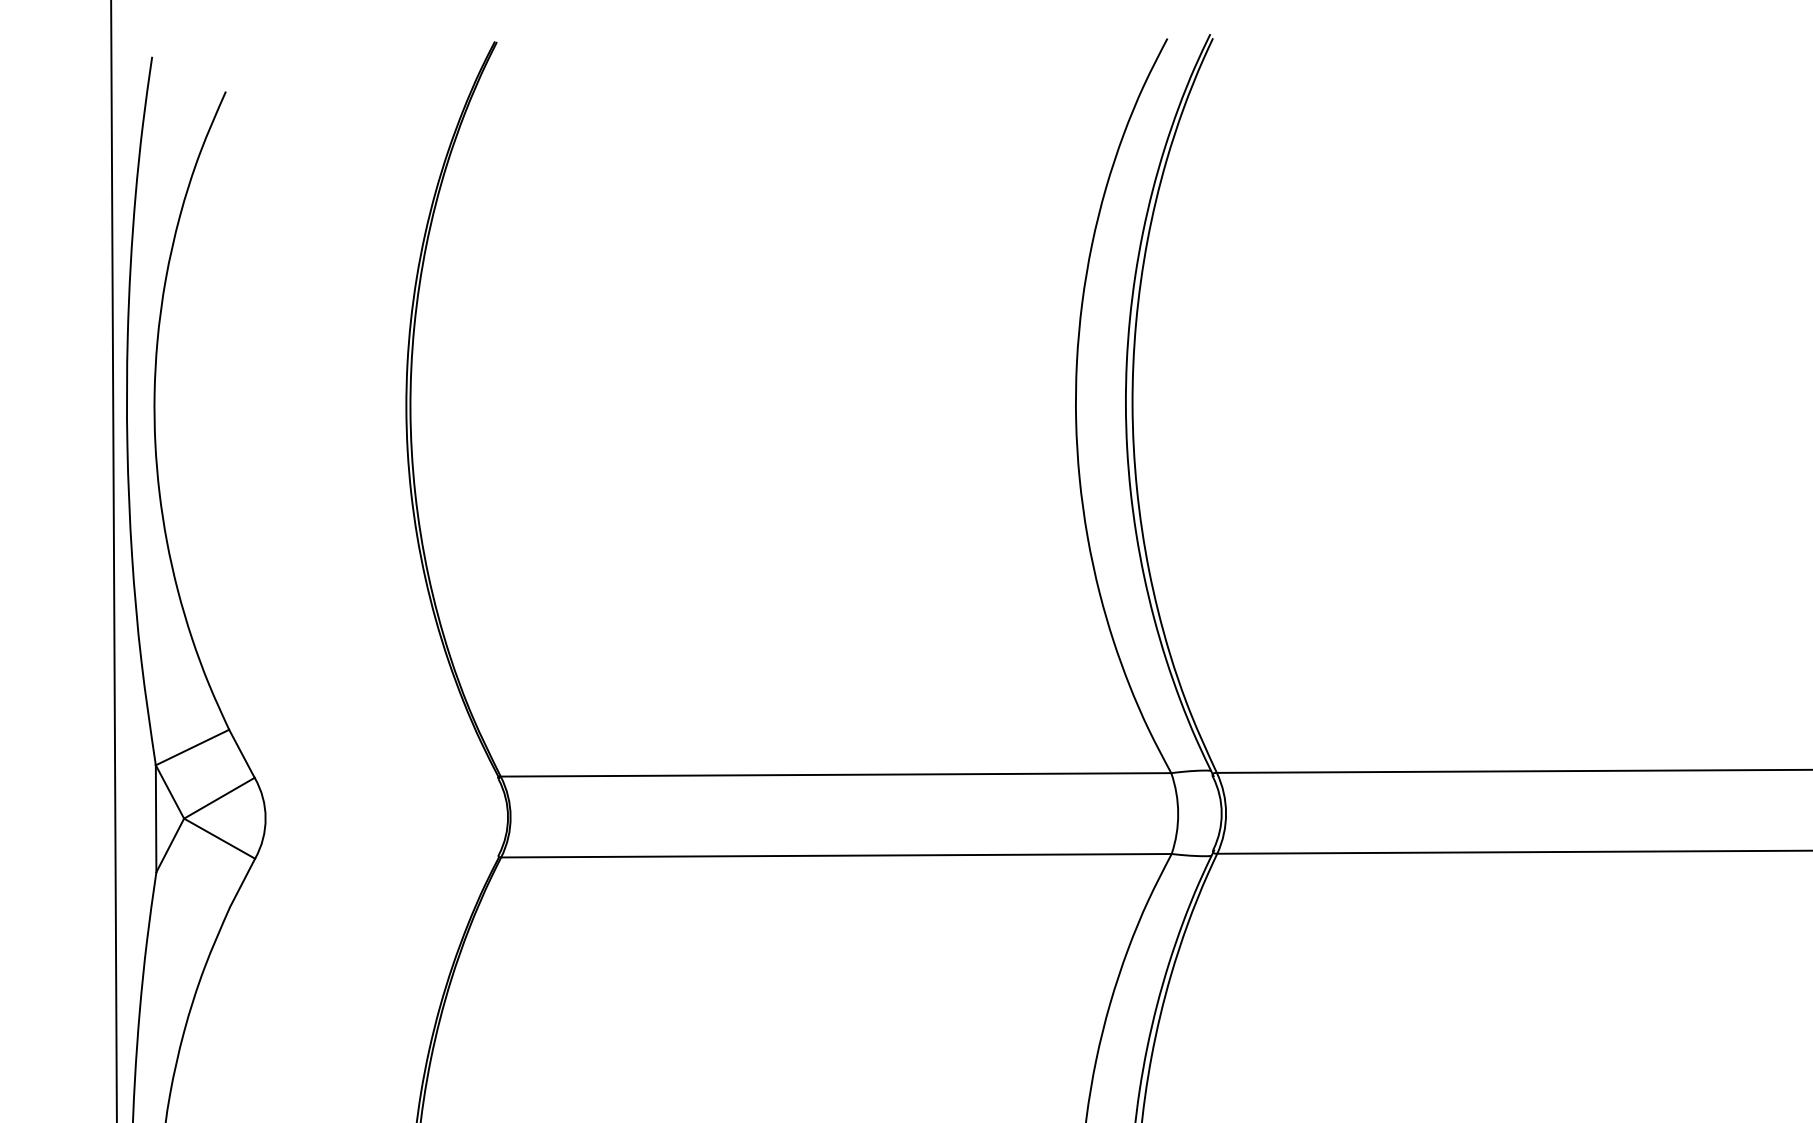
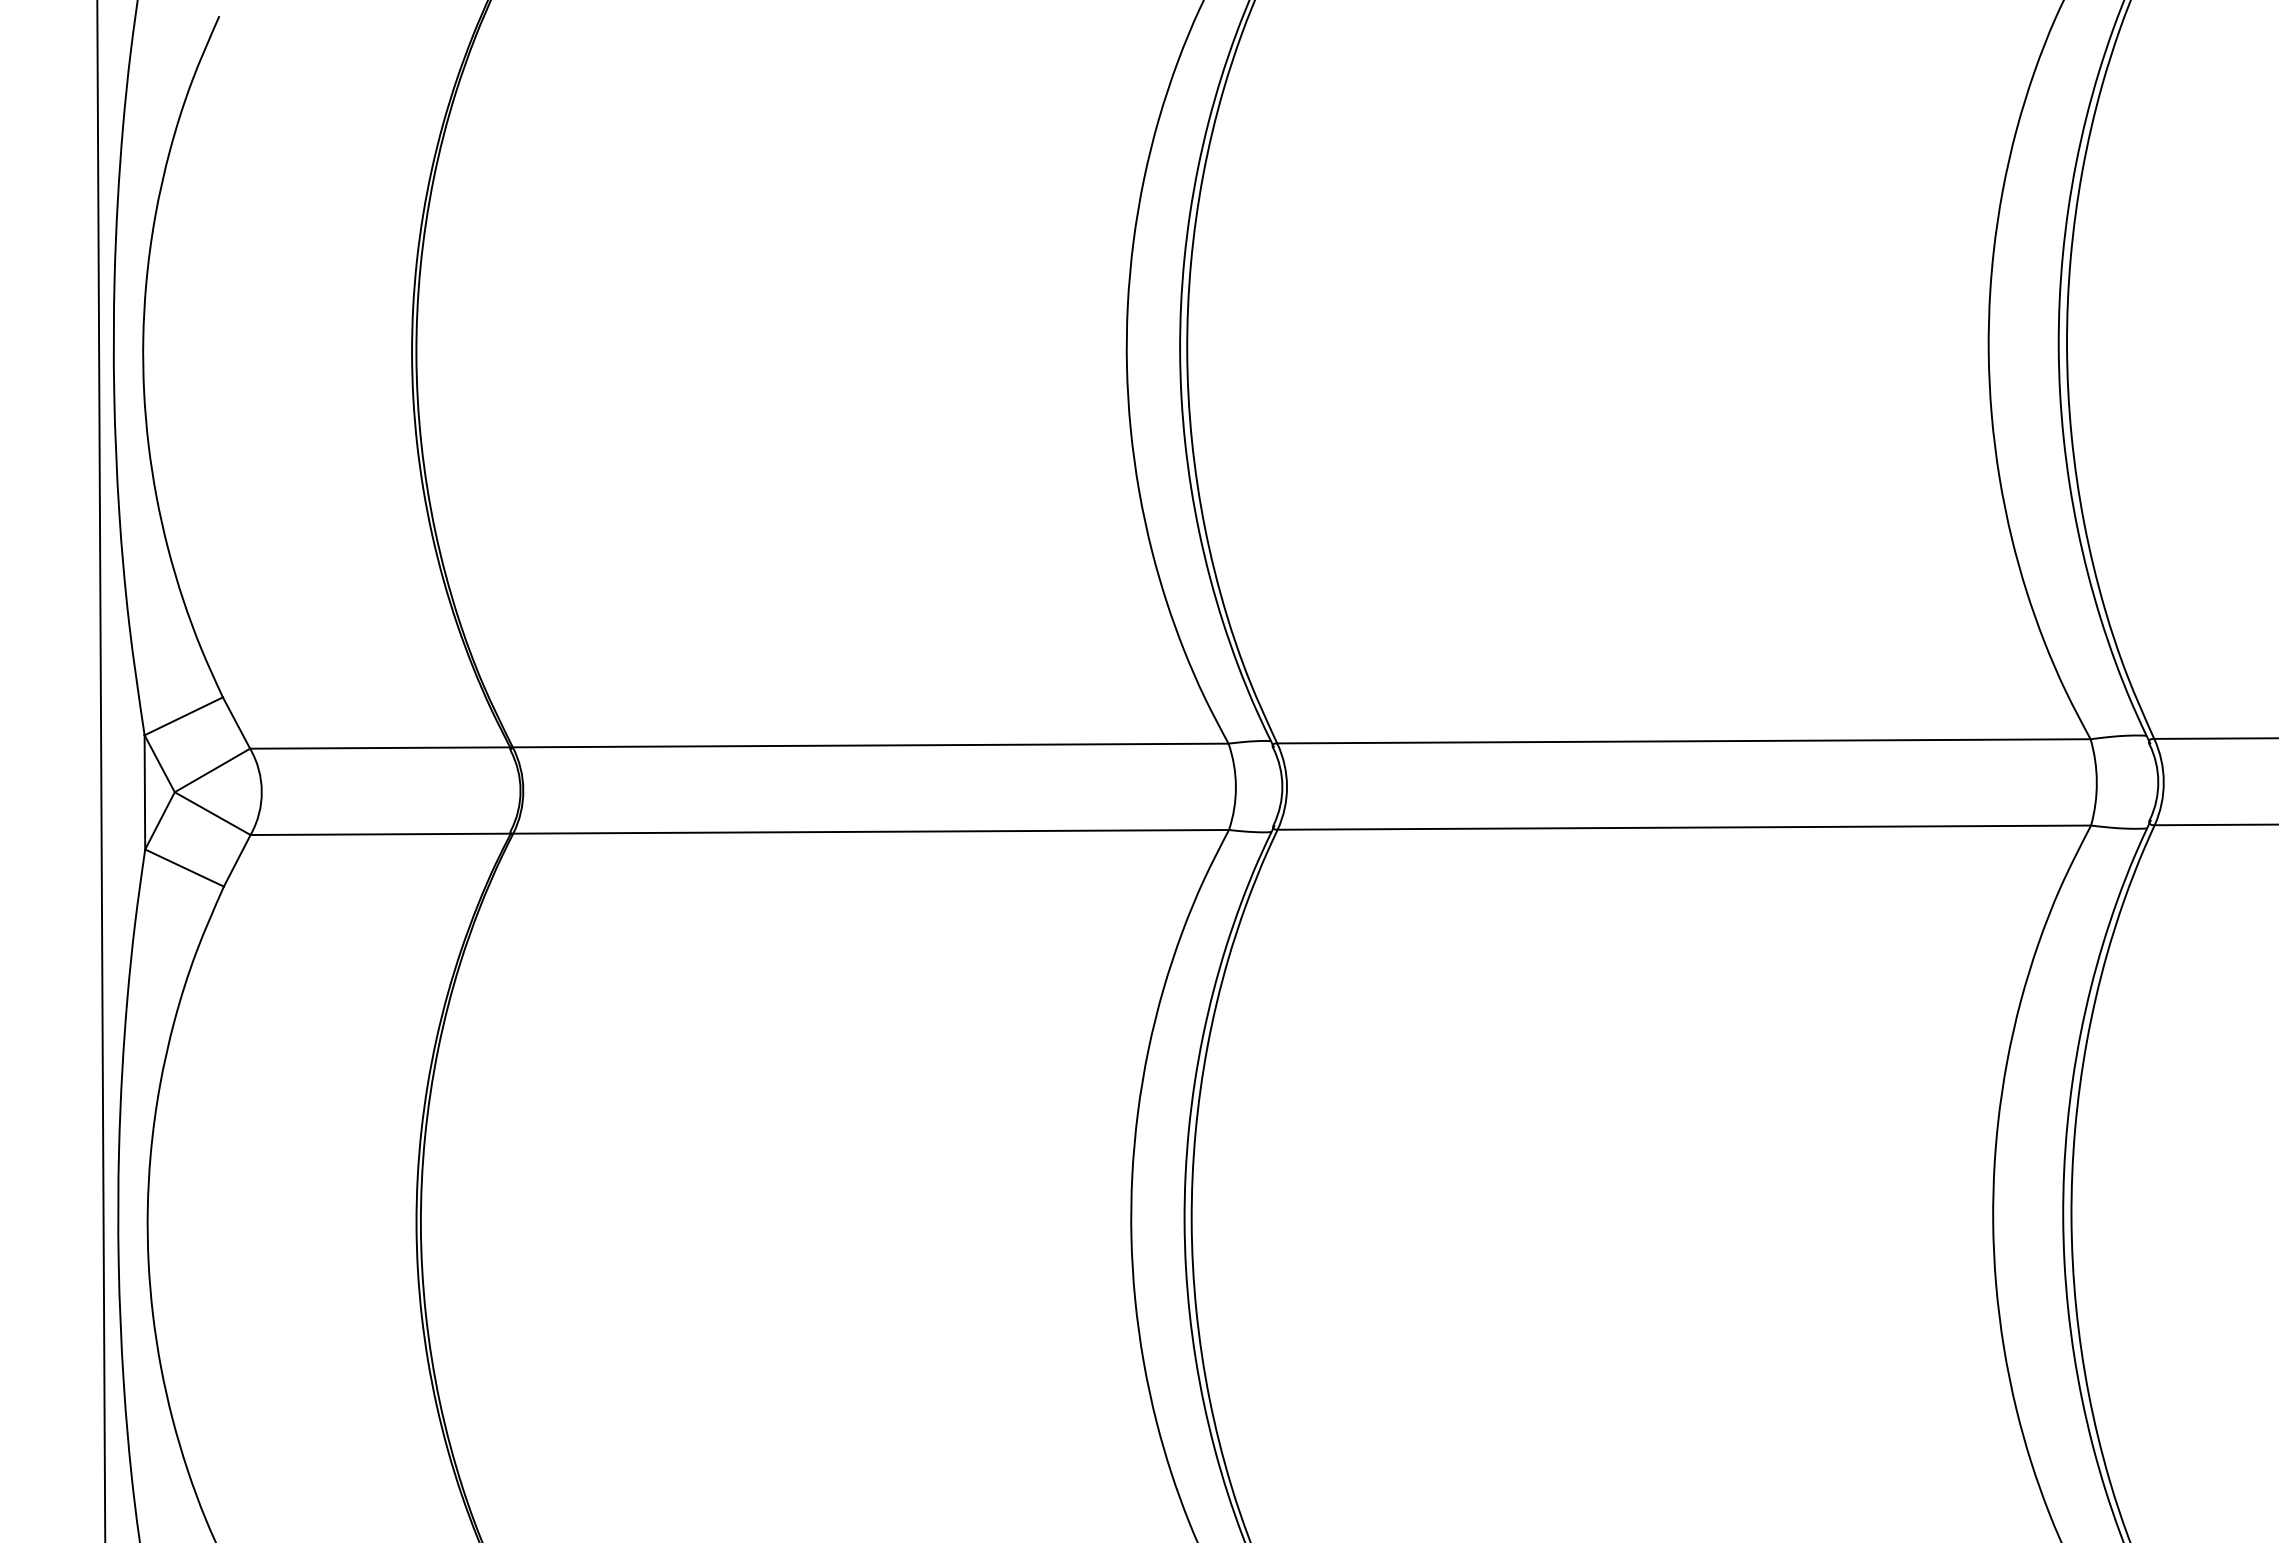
line: (375, 776) -> (379, 747), added
line: (376, 858) -> (380, 834), added
line: (193, 889) -> (184, 867), added

